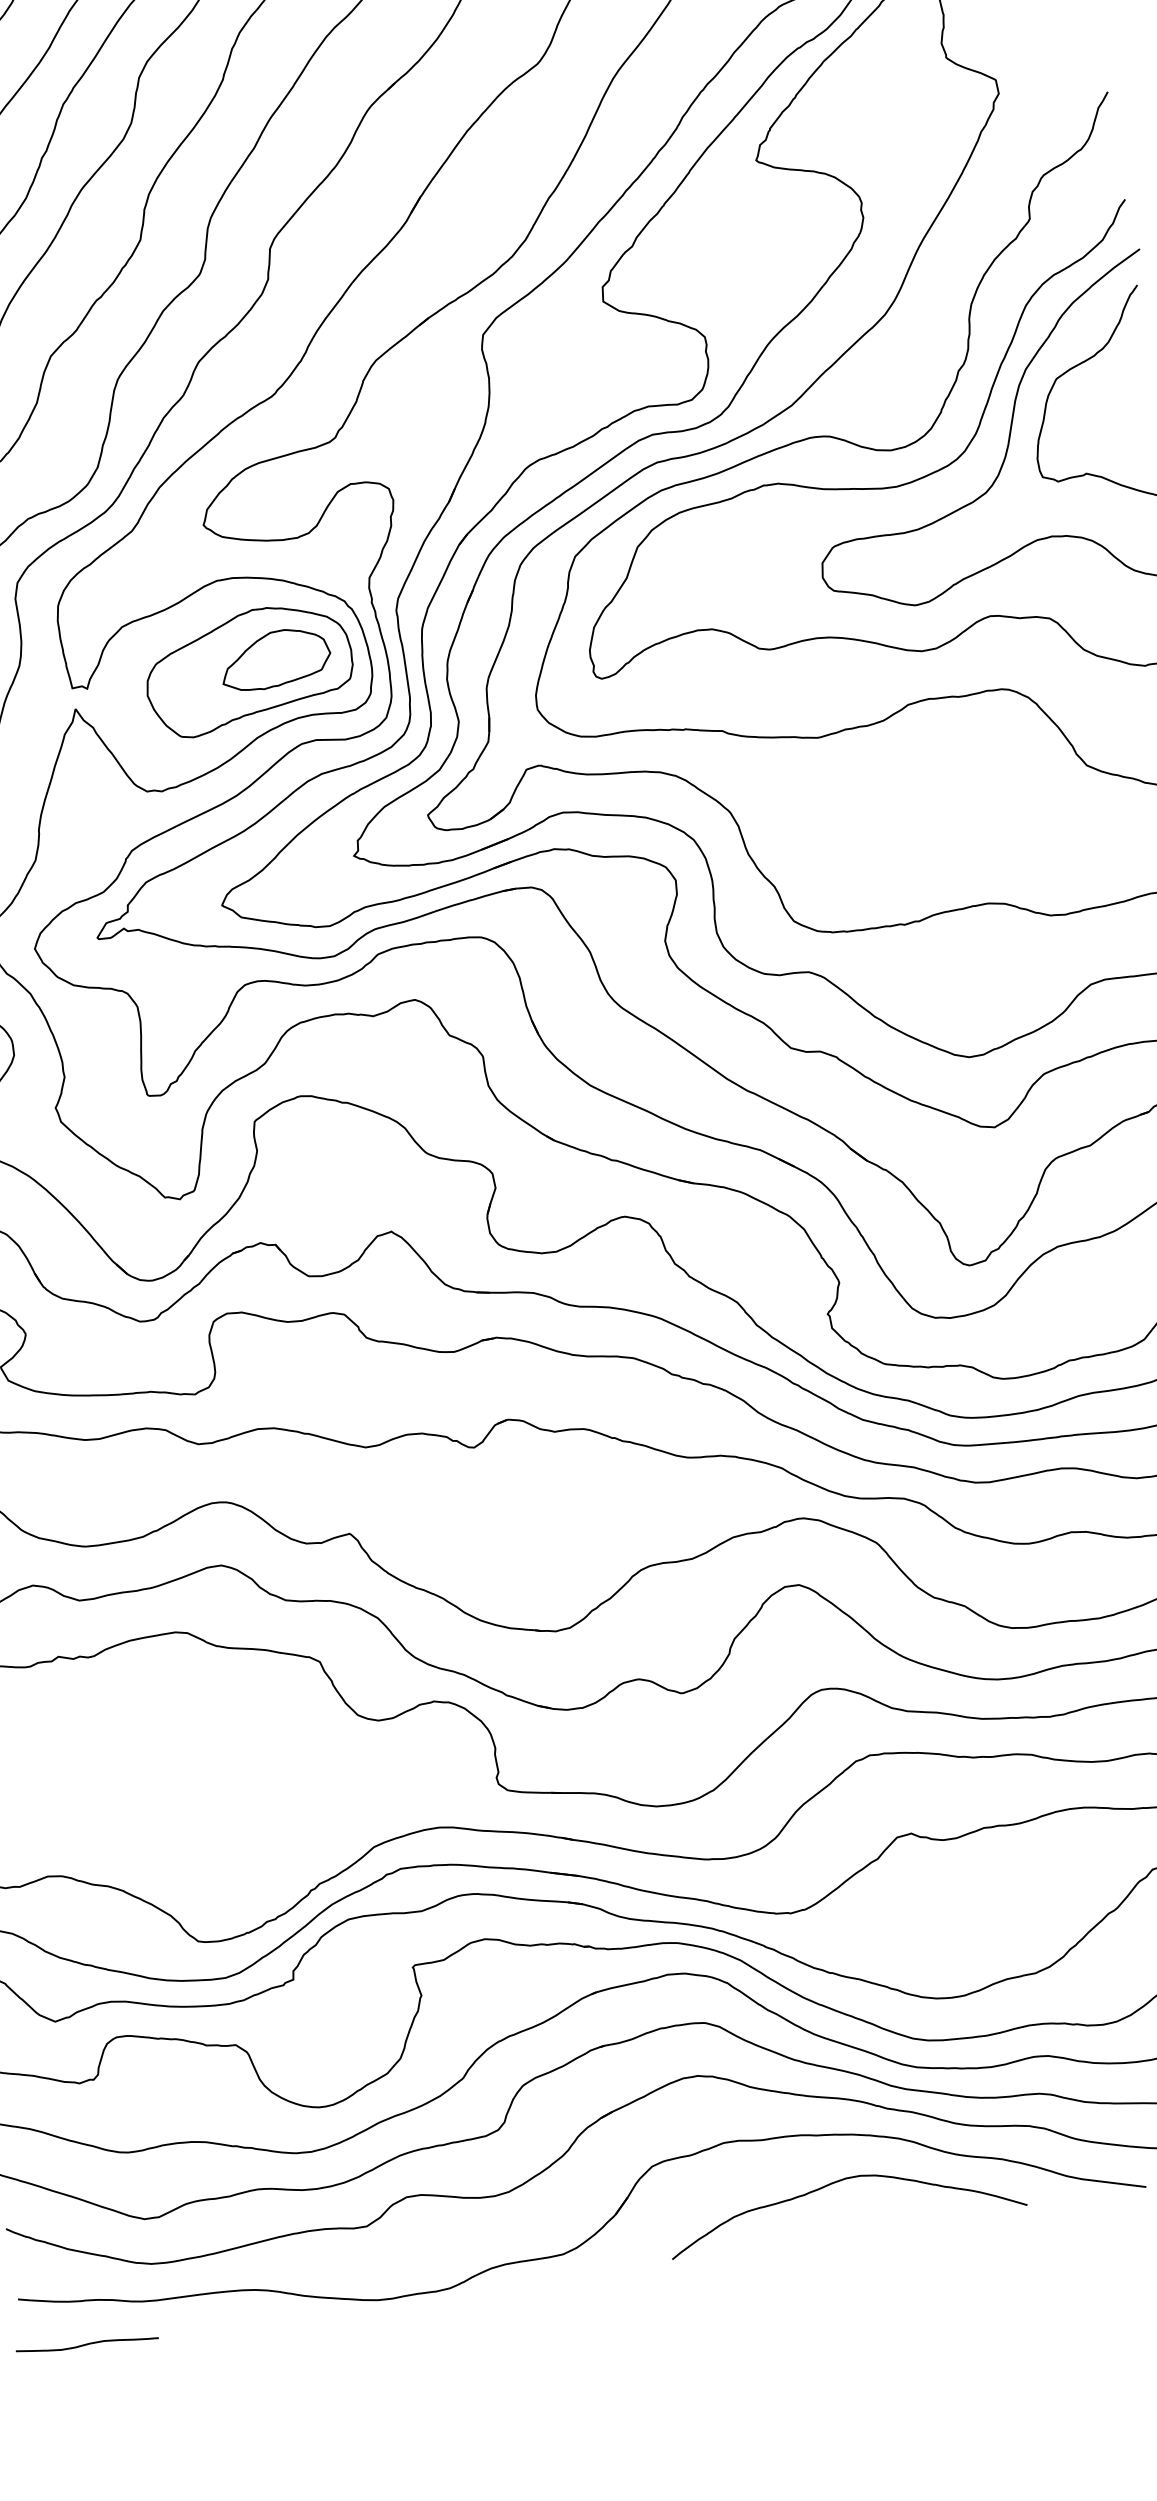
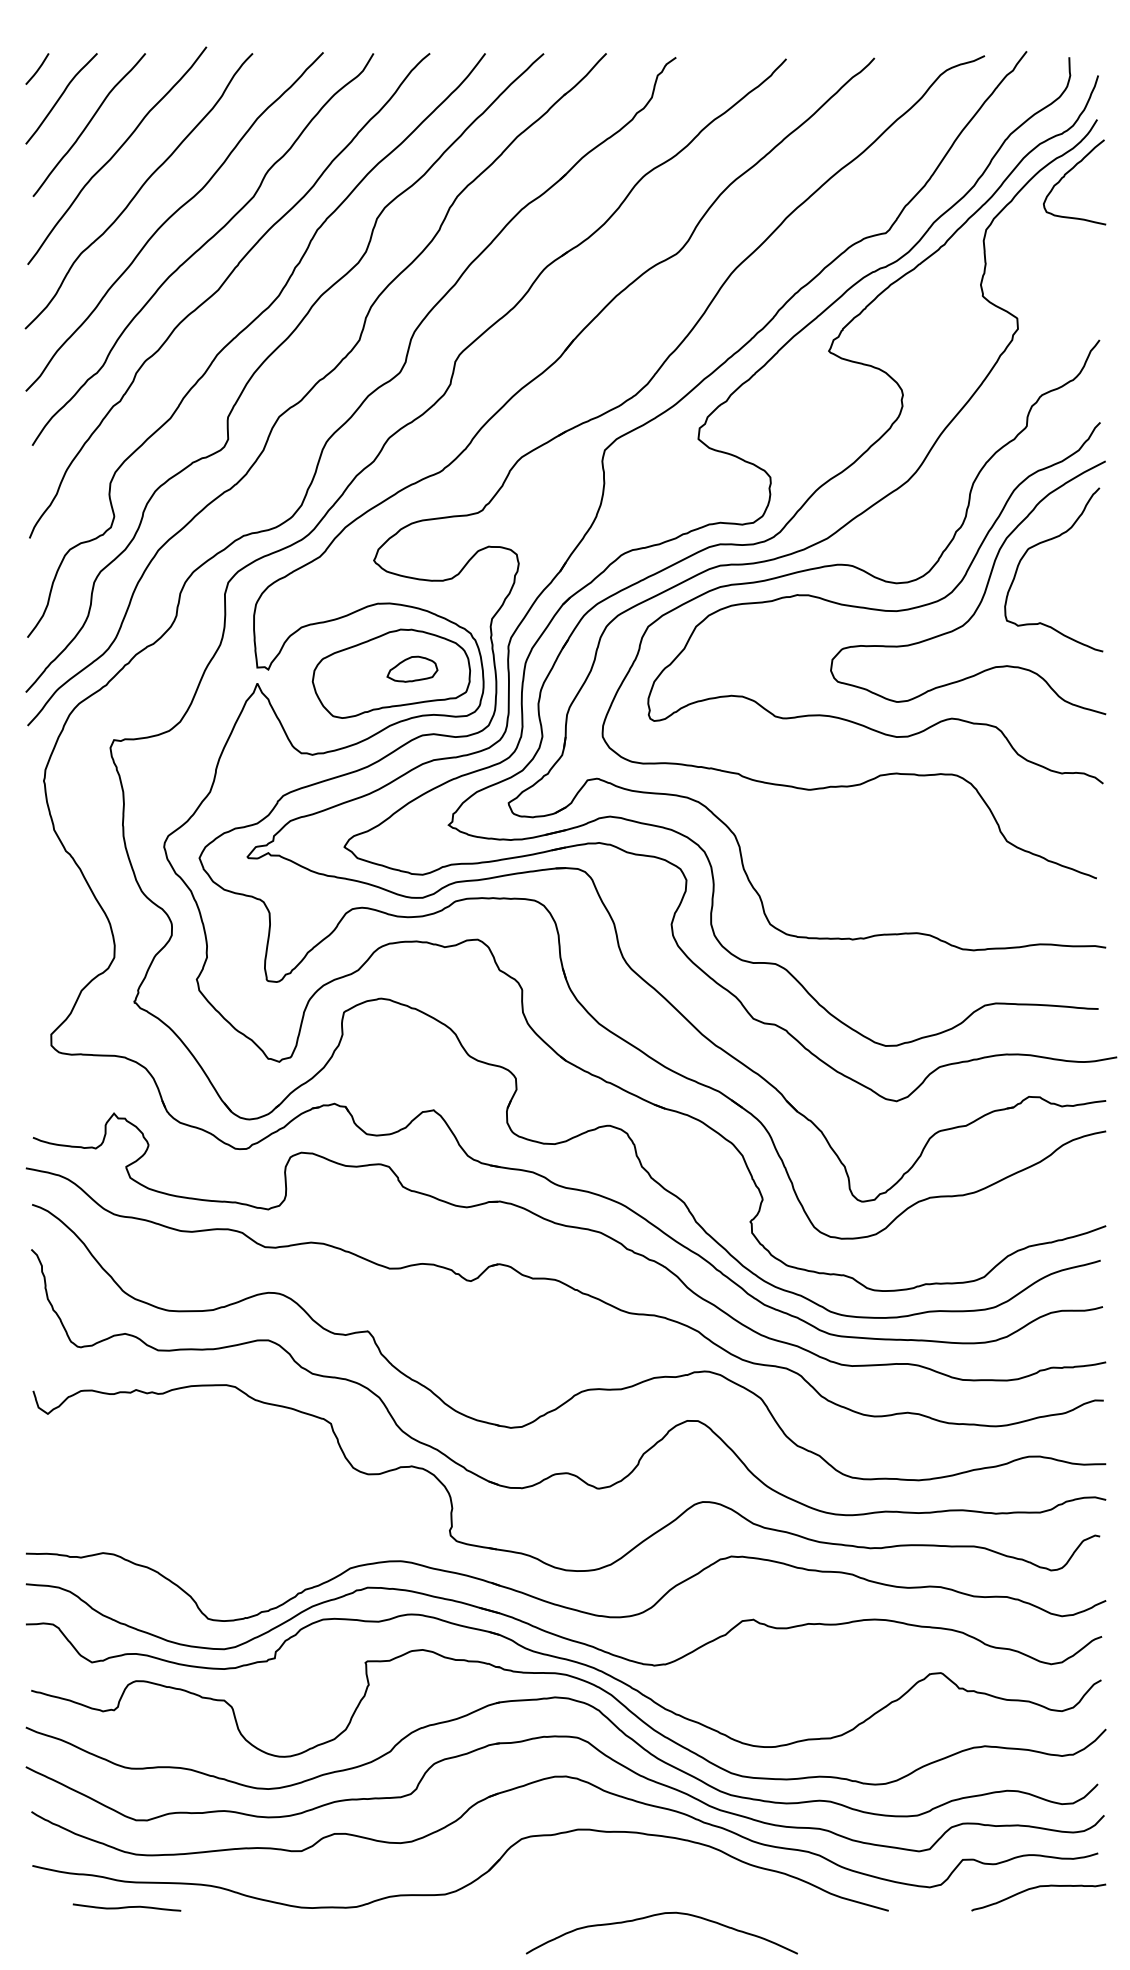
part: (275, 659) -> (412, 669), size x0.6
curve: (838, 2182) -> (659, 1915), moved
curve: (86, 2344) -> (126, 1907), moved

